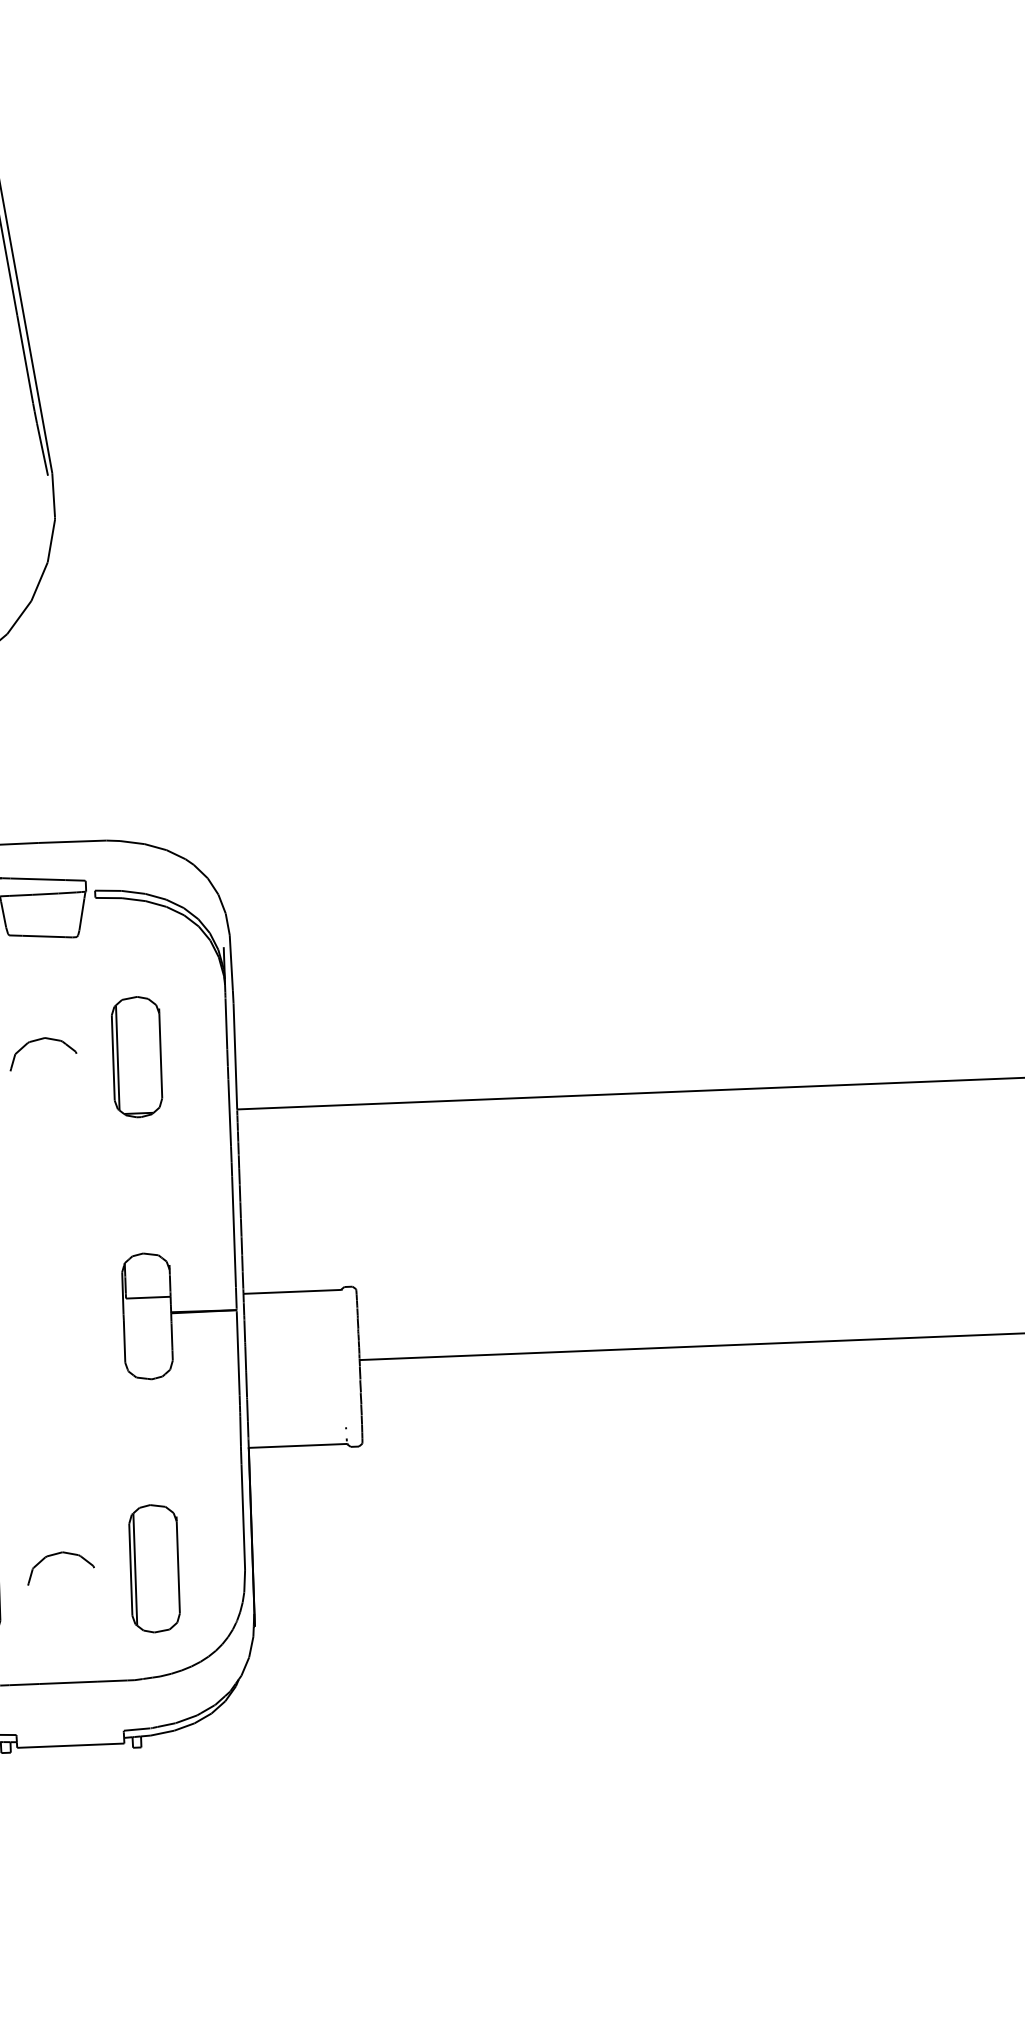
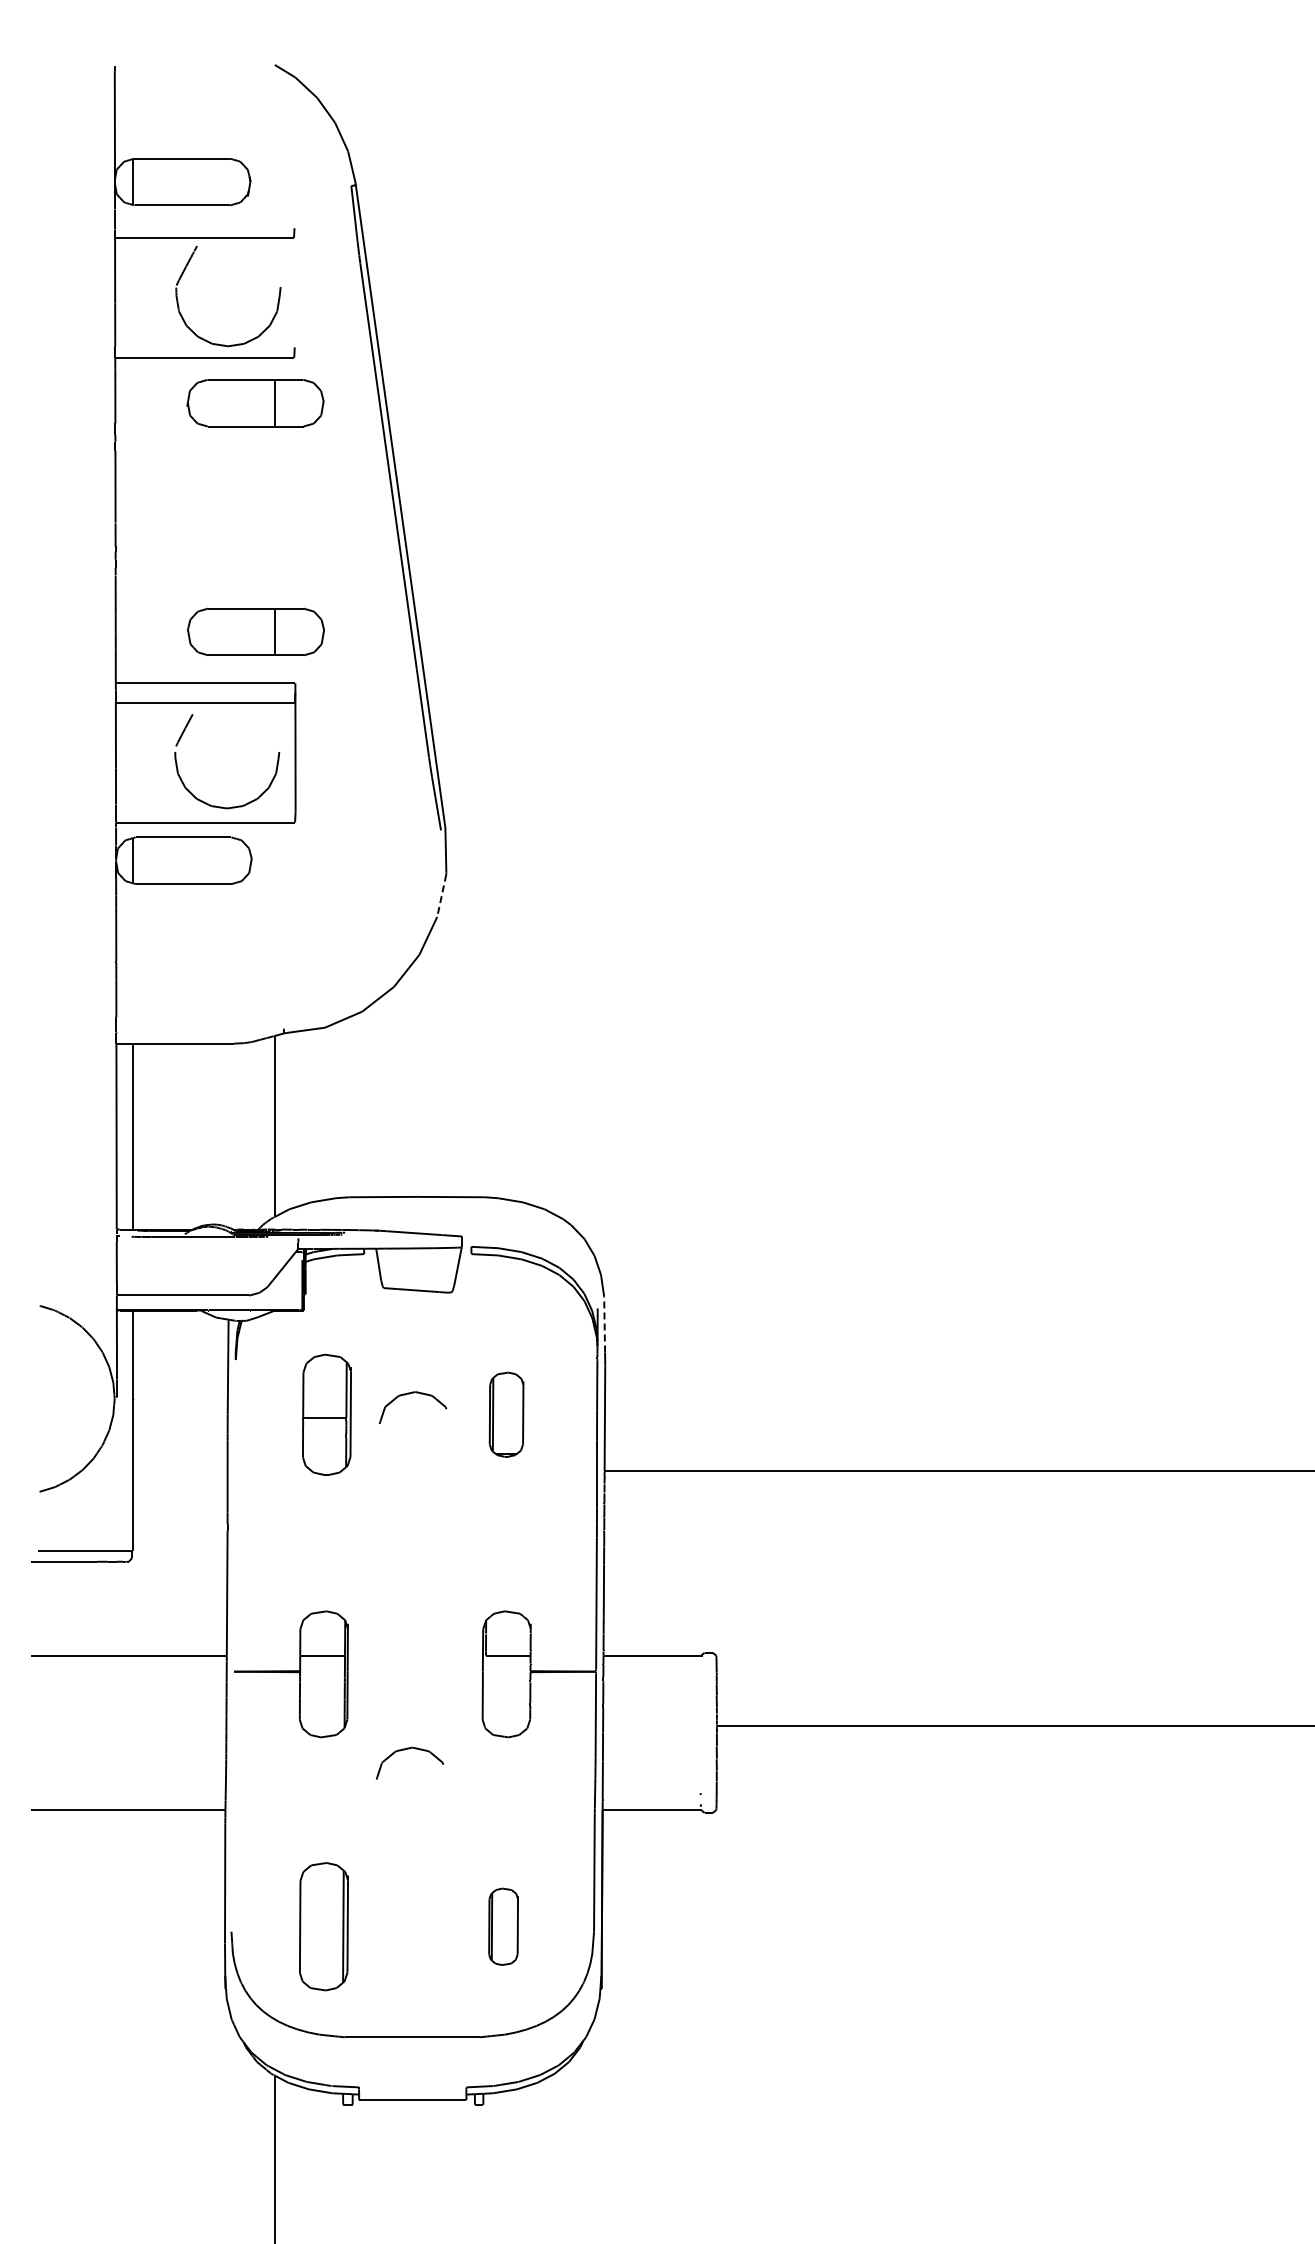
line: (51, 540) -> (441, 895), solid -> dashed
line: (231, 962) -> (604, 1324), solid -> dashed
part: (136, 1056) -> (506, 1414), size x0.7
part: (55, 1555) -> (405, 1750), moved
part: (154, 1568) -> (503, 1926), size x0.6

